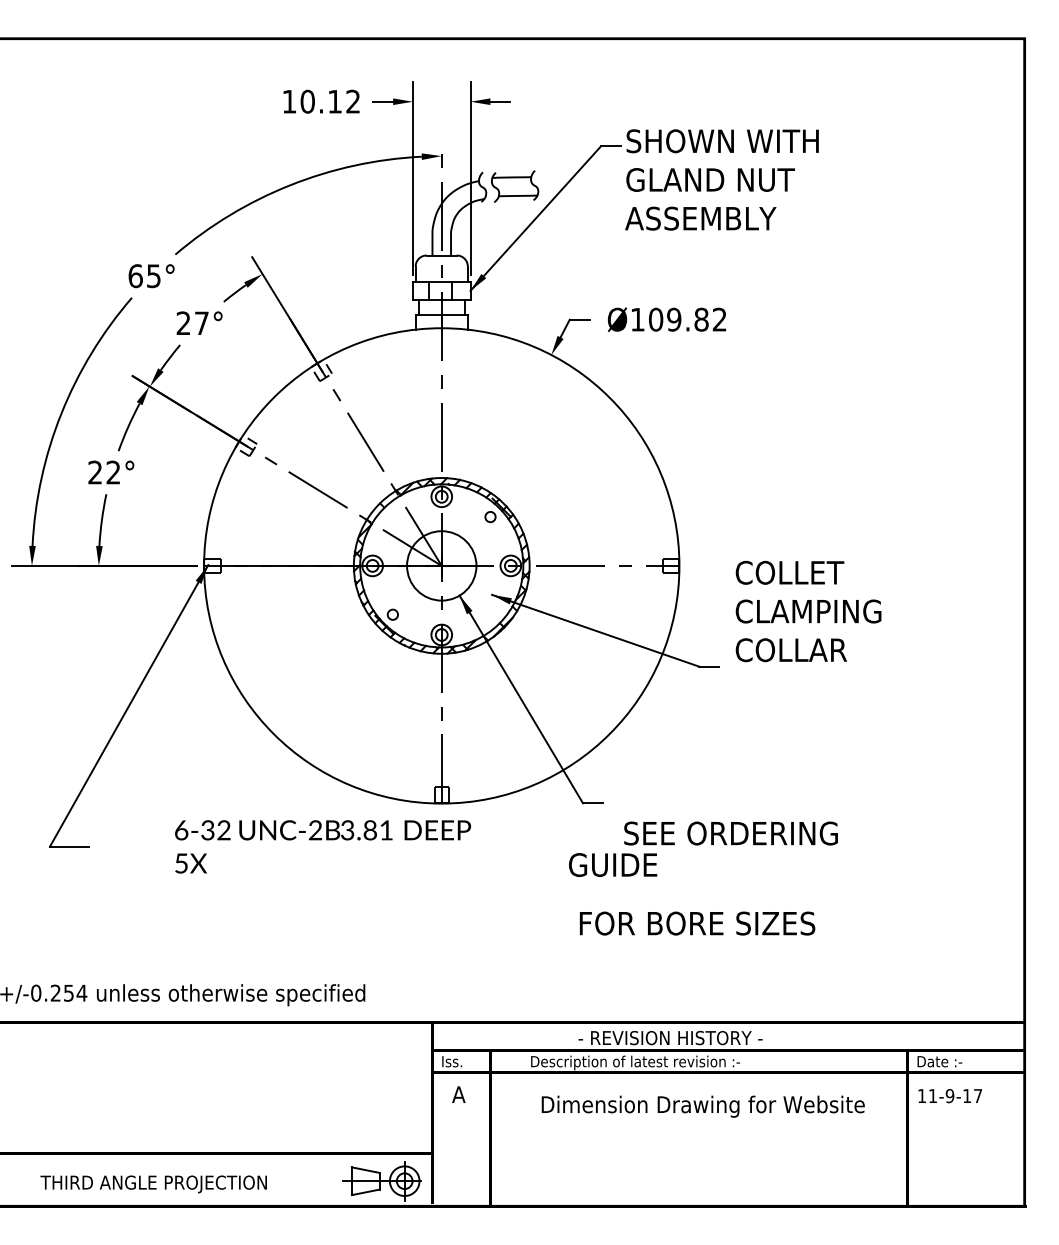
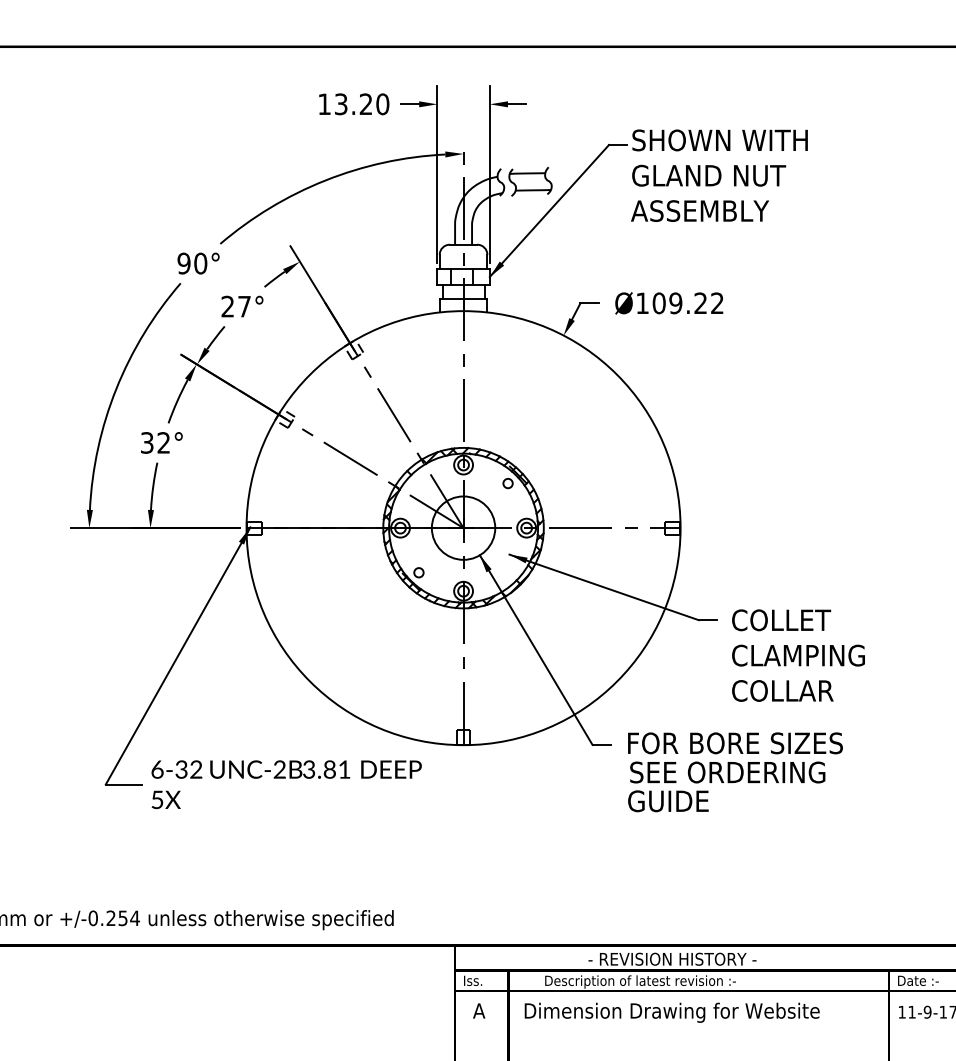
text: (330, 101) -> (361, 104), 10.12 -> 13.20
text: (144, 276) -> (192, 263), 65° -> 90°
text: (701, 319) -> (700, 303), Ø109.82 -> Ø109.22
text: (95, 472) -> (147, 442), 22° -> 32°
text: (808, 611) -> (798, 655), moved
text: (323, 846) -> (287, 784), moved
text: (613, 864) -> (668, 800), moved
text: (697, 923) -> (735, 743), moved
text: (702, 1106) -> (671, 1012), moved

